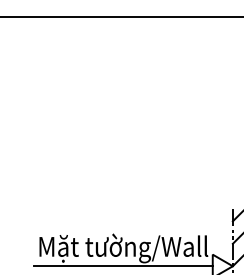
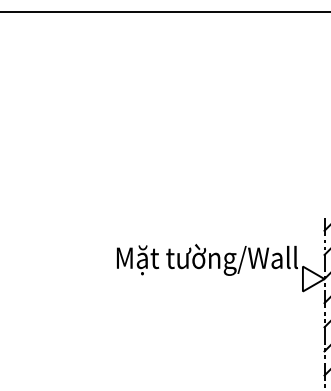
line: (122, 266) -> (206, 279), removed

